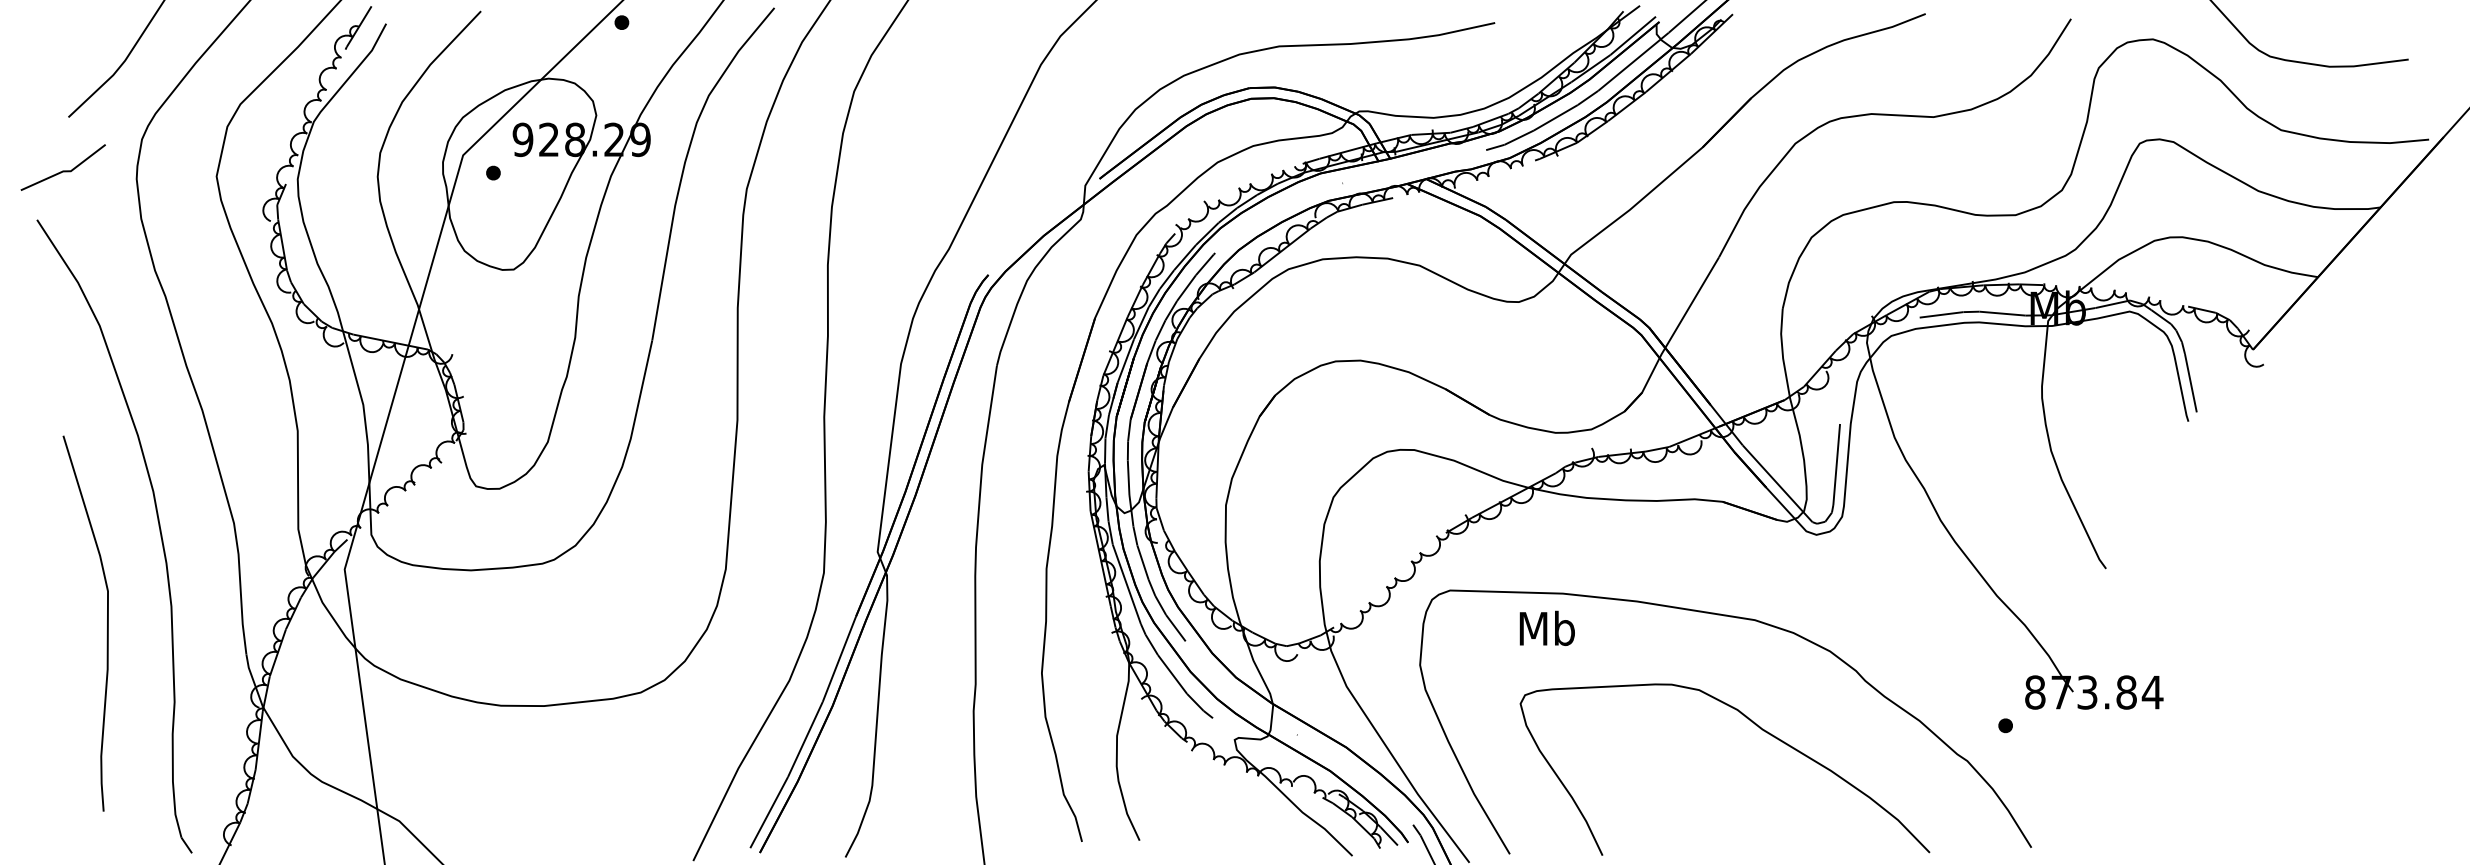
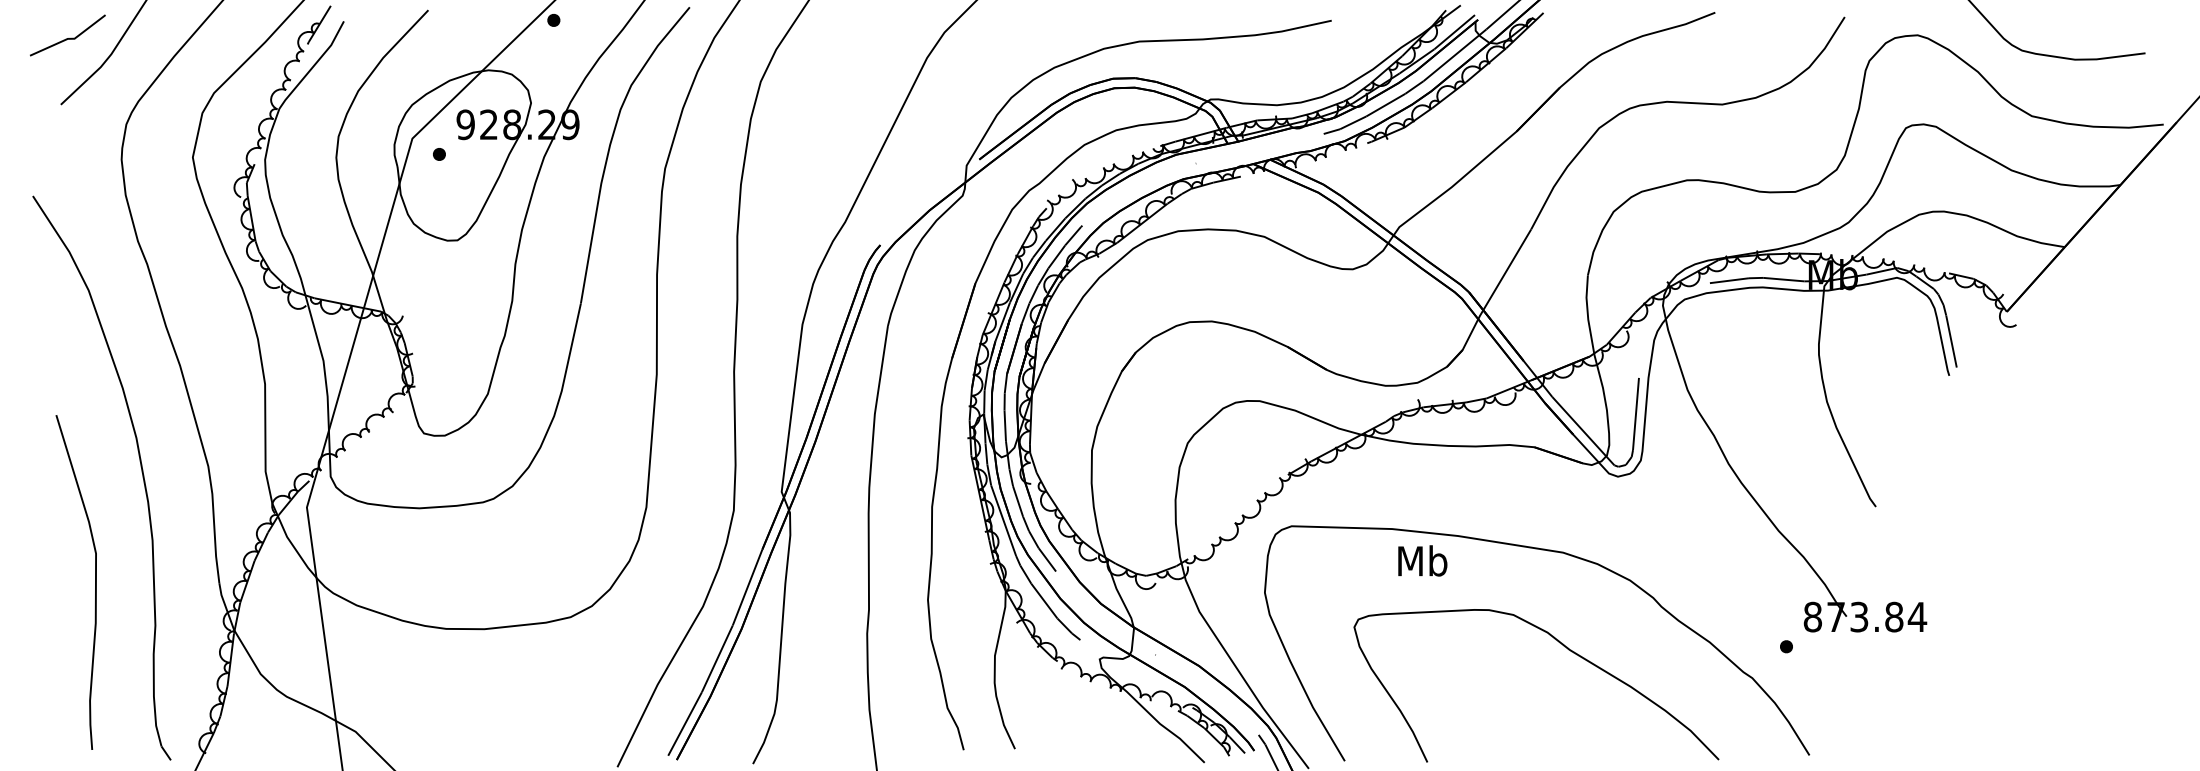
line: (62, 170) -> (67, 38), moved
curve: (107, 623) -> (95, 582), moved
text: (1546, 627) -> (1422, 560), moved

